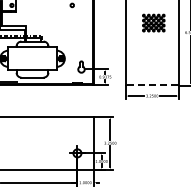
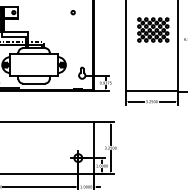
part: (153, 22) -> (153, 29), size x1.43
line: (151, 84) -> (151, 90), dashed -> solid

